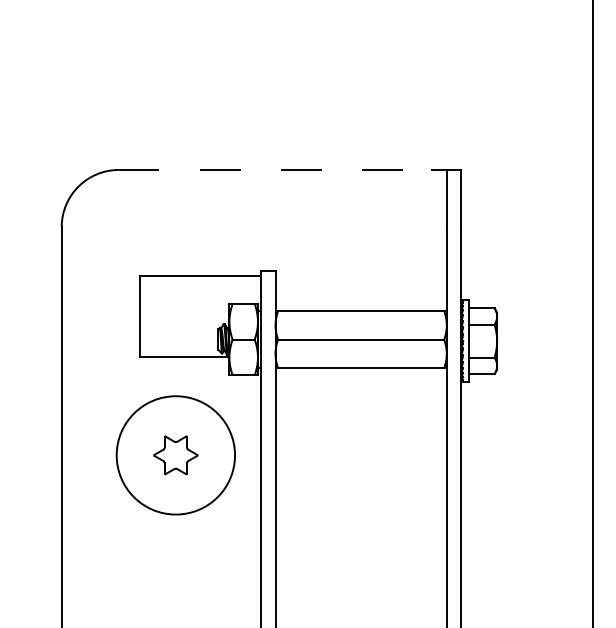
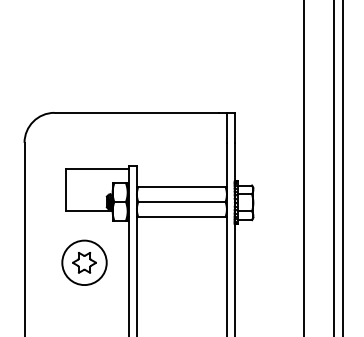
line: (276, 169) -> (137, 112), dashed -> solid
circle: (175, 454) -> (84, 262), size x0.71

